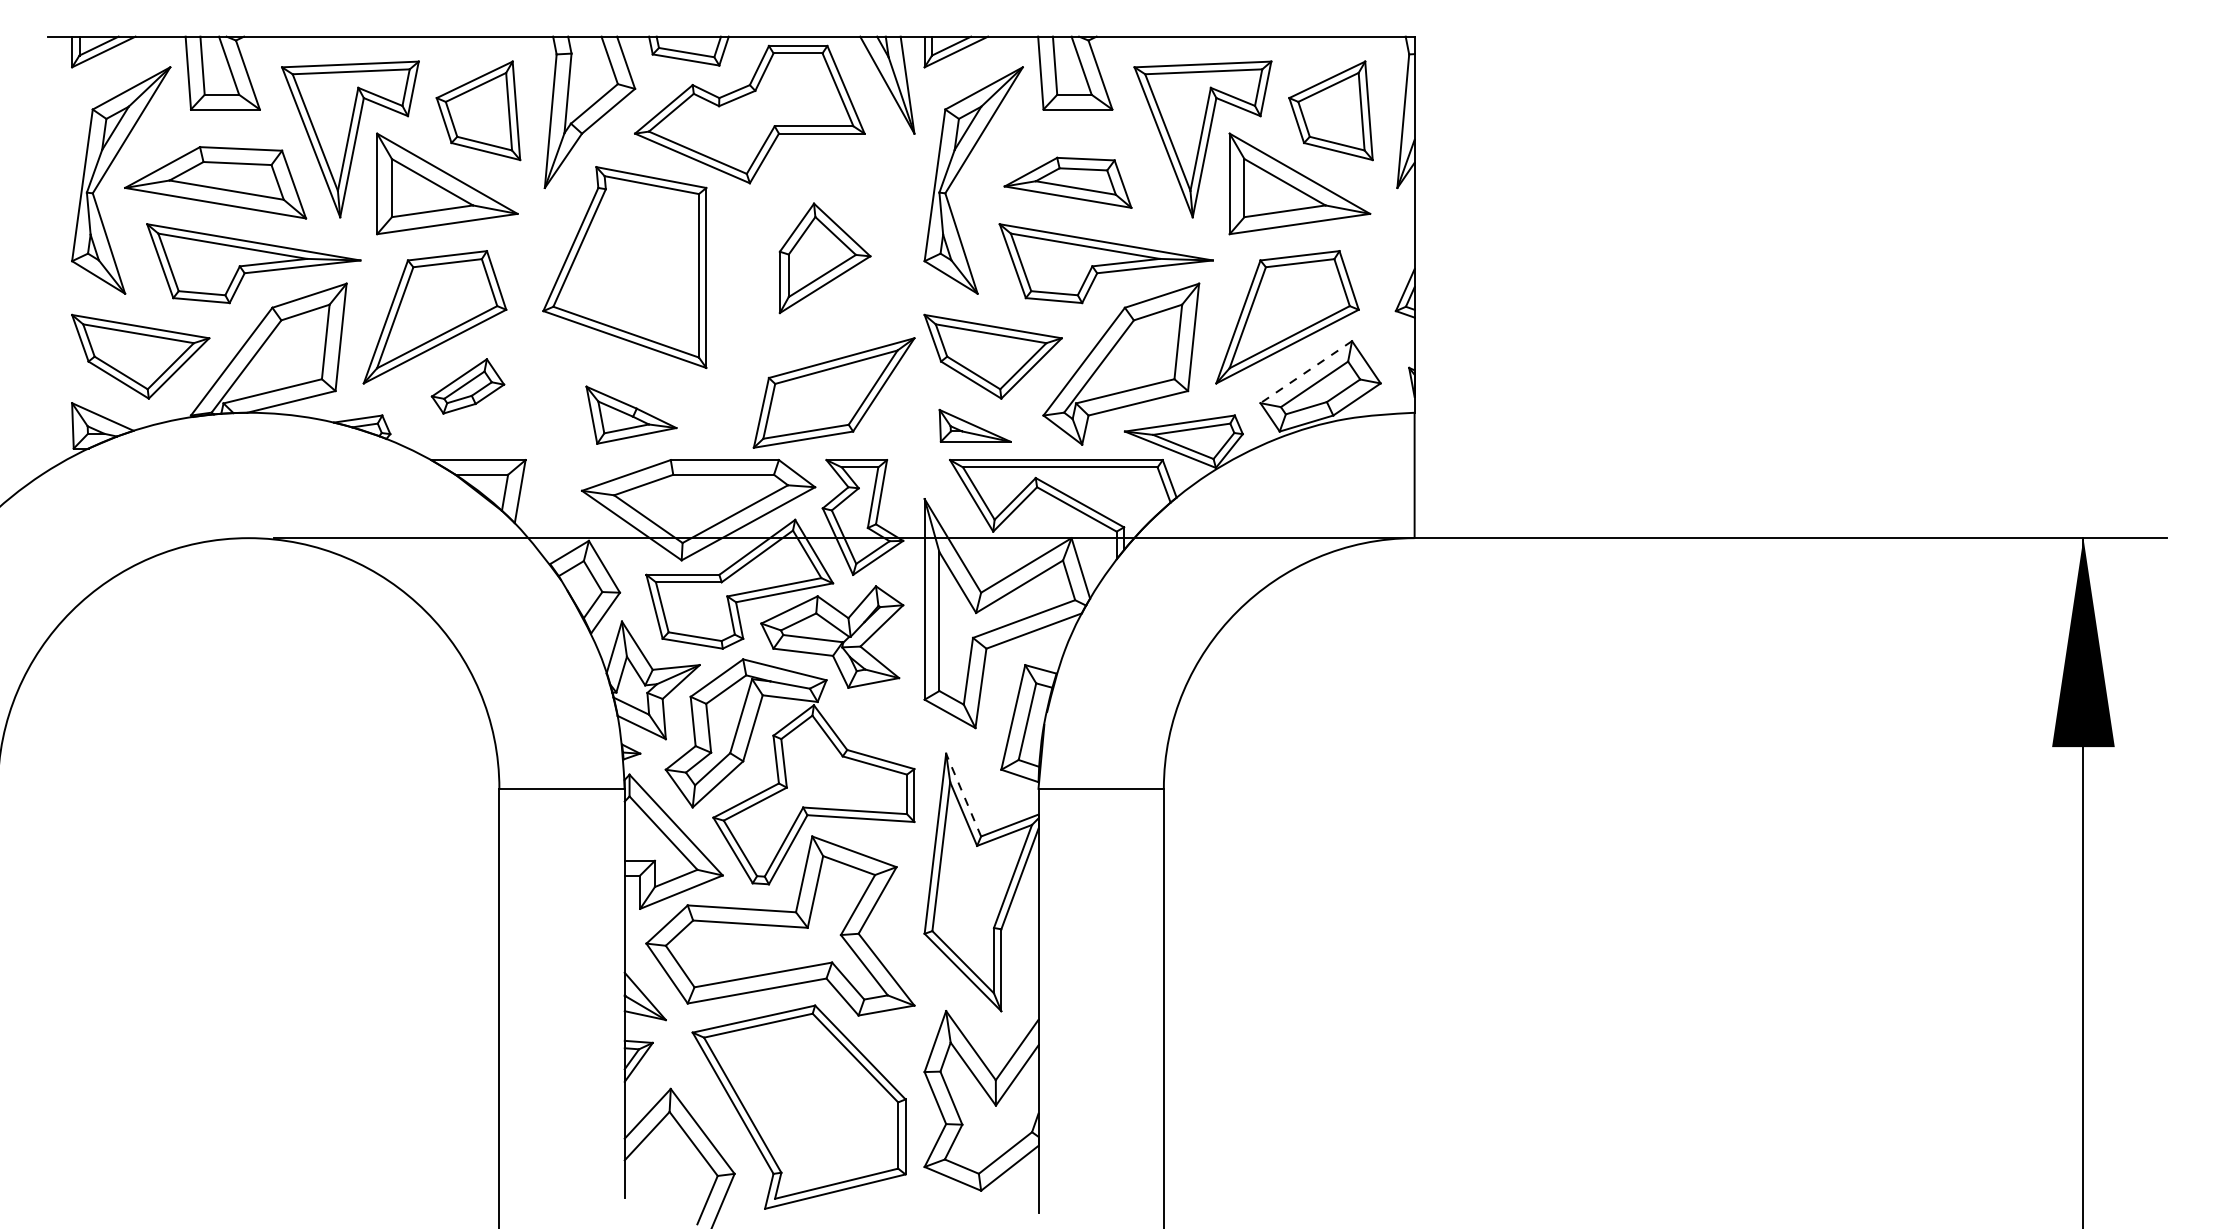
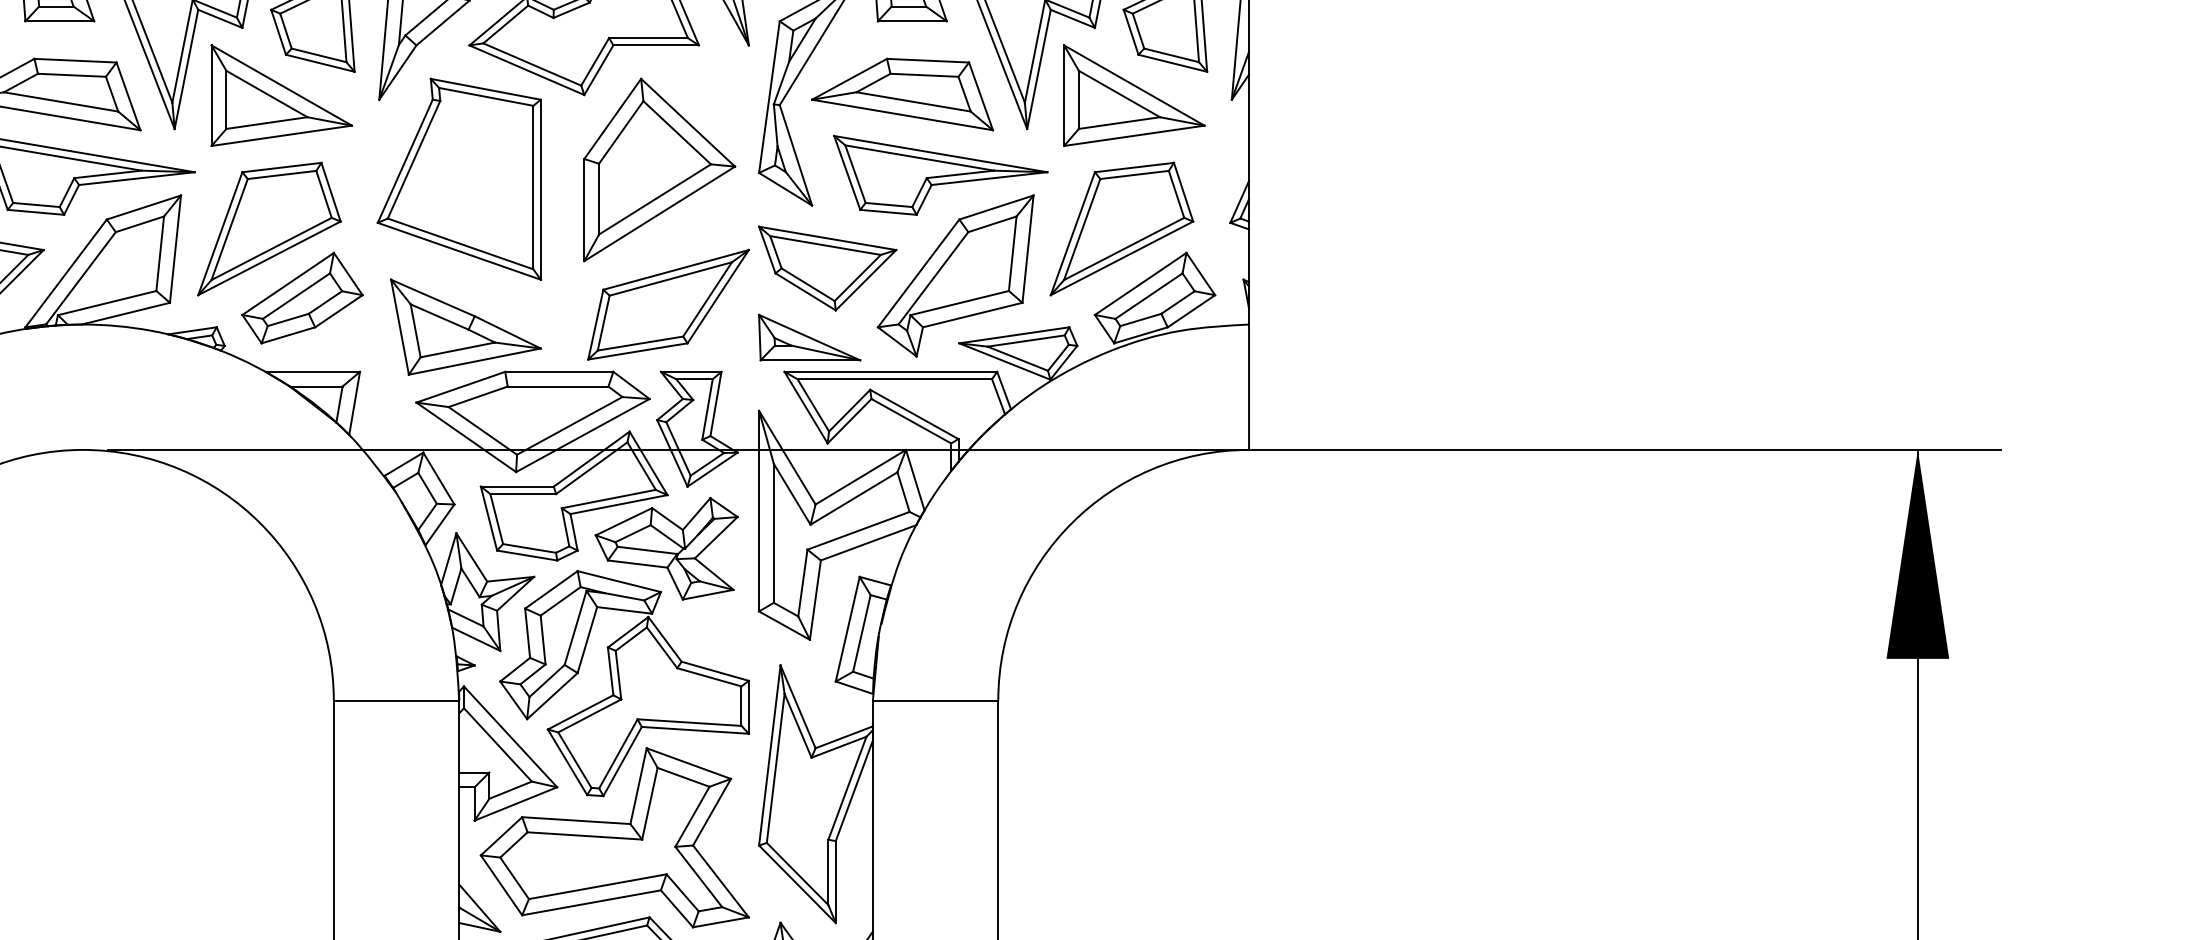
part: (1067, 182) -> (901, 94), size x1.43
part: (824, 258) -> (658, 170), size x1.67
line: (1305, 372) -> (1139, 284), dashed -> solid
part: (467, 386) -> (301, 298), size x1.67
part: (631, 414) -> (465, 326), size x1.67
part: (974, 425) -> (808, 337), size x1.43
line: (963, 795) -> (797, 707), dashed -> solid

